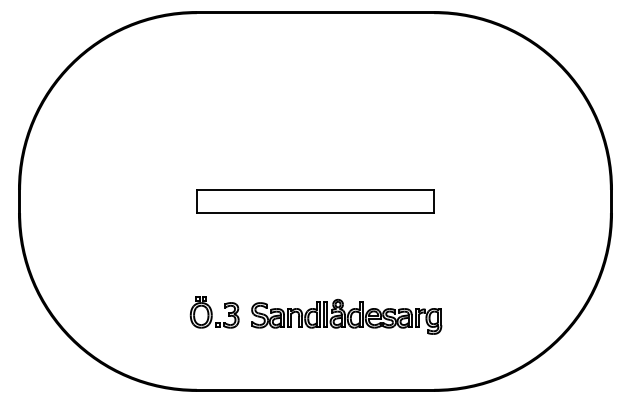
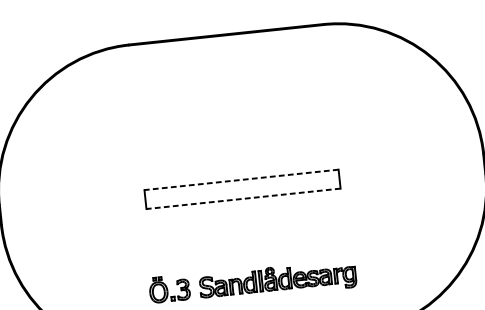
line: (315, 189) -> (241, 179), solid -> dashed
line: (315, 213) -> (243, 199), solid -> dashed

